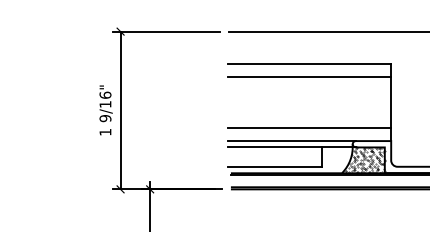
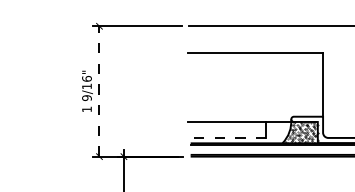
line: (309, 76) -> (255, 63), removed
line: (120, 109) -> (99, 90), solid -> dashed
line: (309, 128) -> (255, 106), removed
line: (291, 140) -> (240, 116), removed
line: (275, 166) -> (227, 137), solid -> dashed

